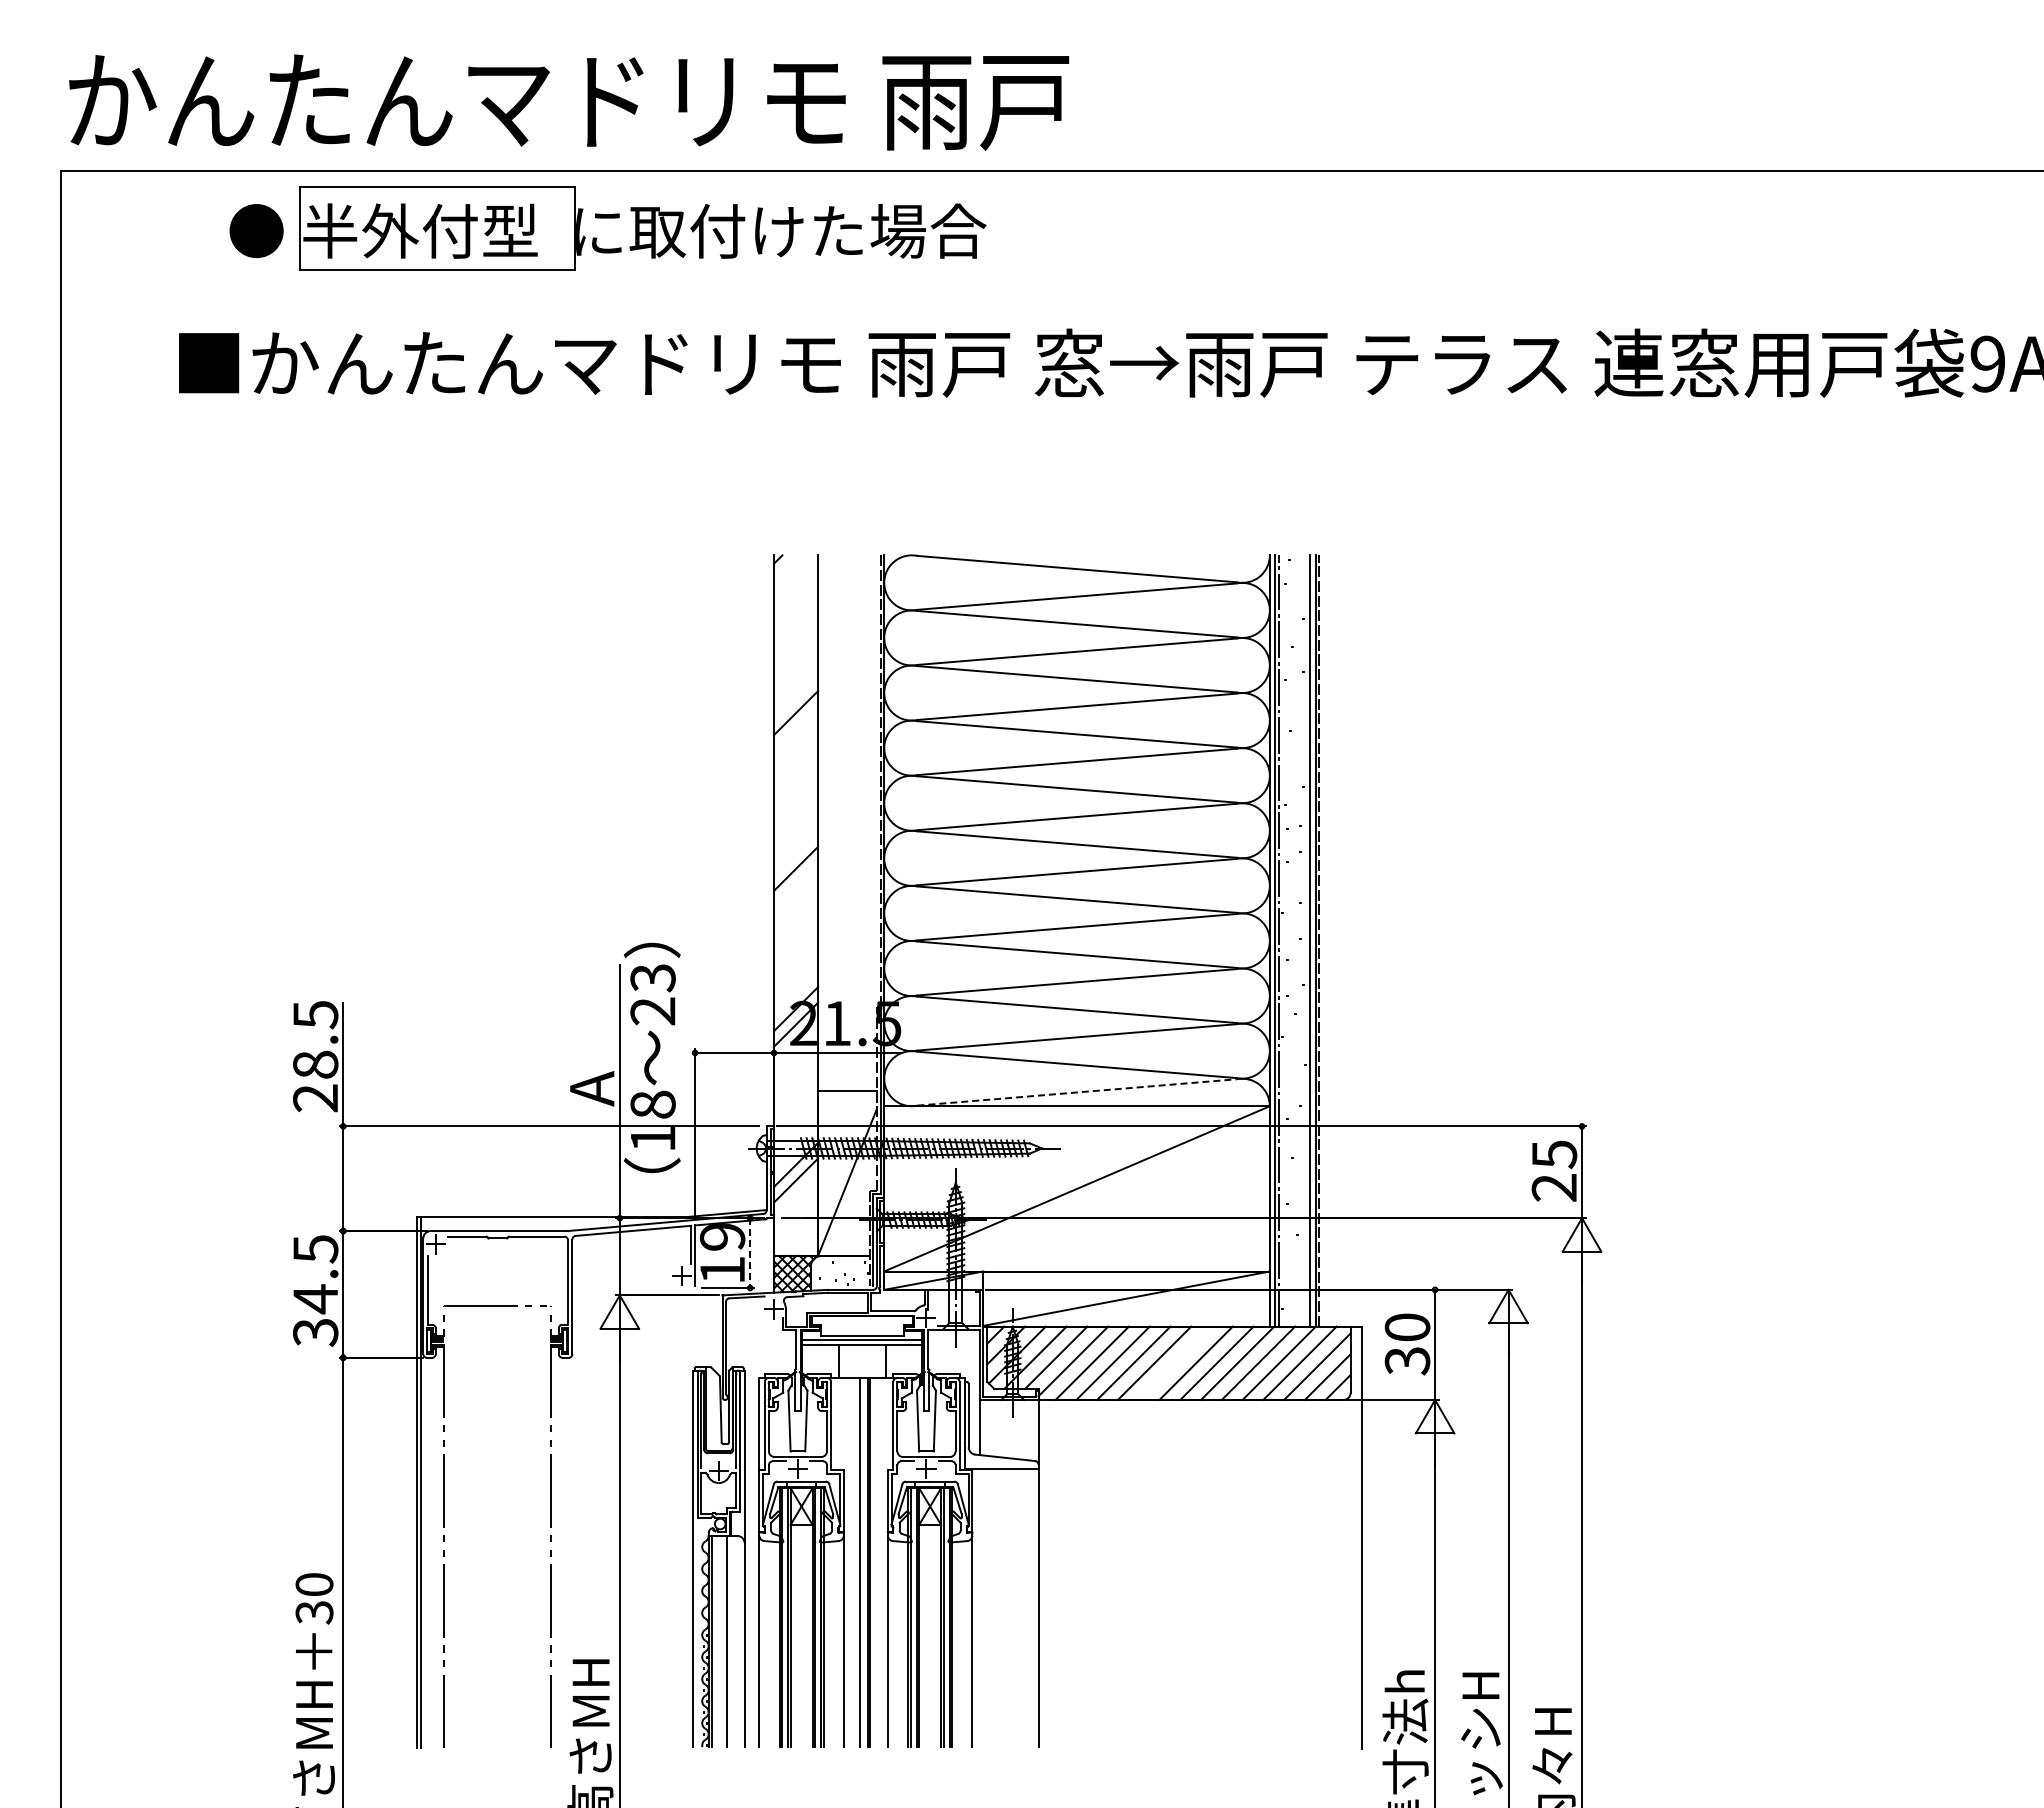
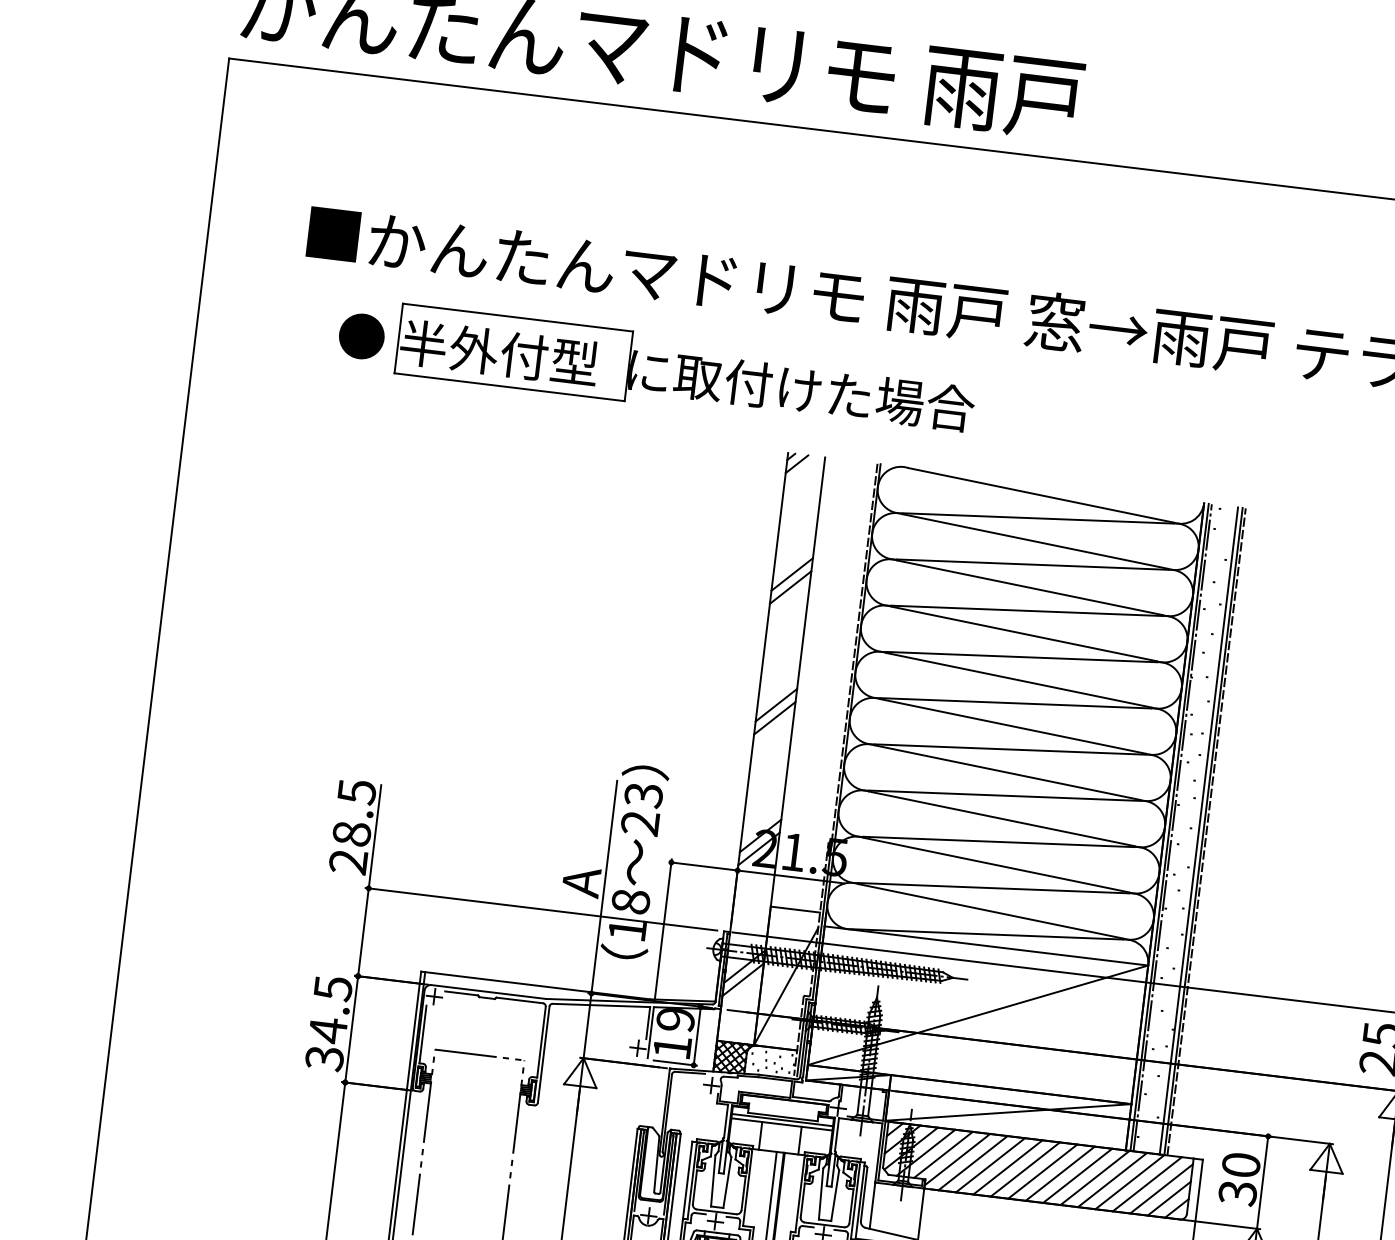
part: (607, 218) -> (657, 361), moved
line: (786, 567) -> (797, 464), added
line: (796, 697) -> (792, 574), added
line: (796, 853) -> (776, 705), added
line: (1077, 1092) -> (988, 934), dashed -> solid
line: (750, 1253) -> (697, 1036), dashed -> solid
line: (1175, 1363) -> (1042, 1171), added

